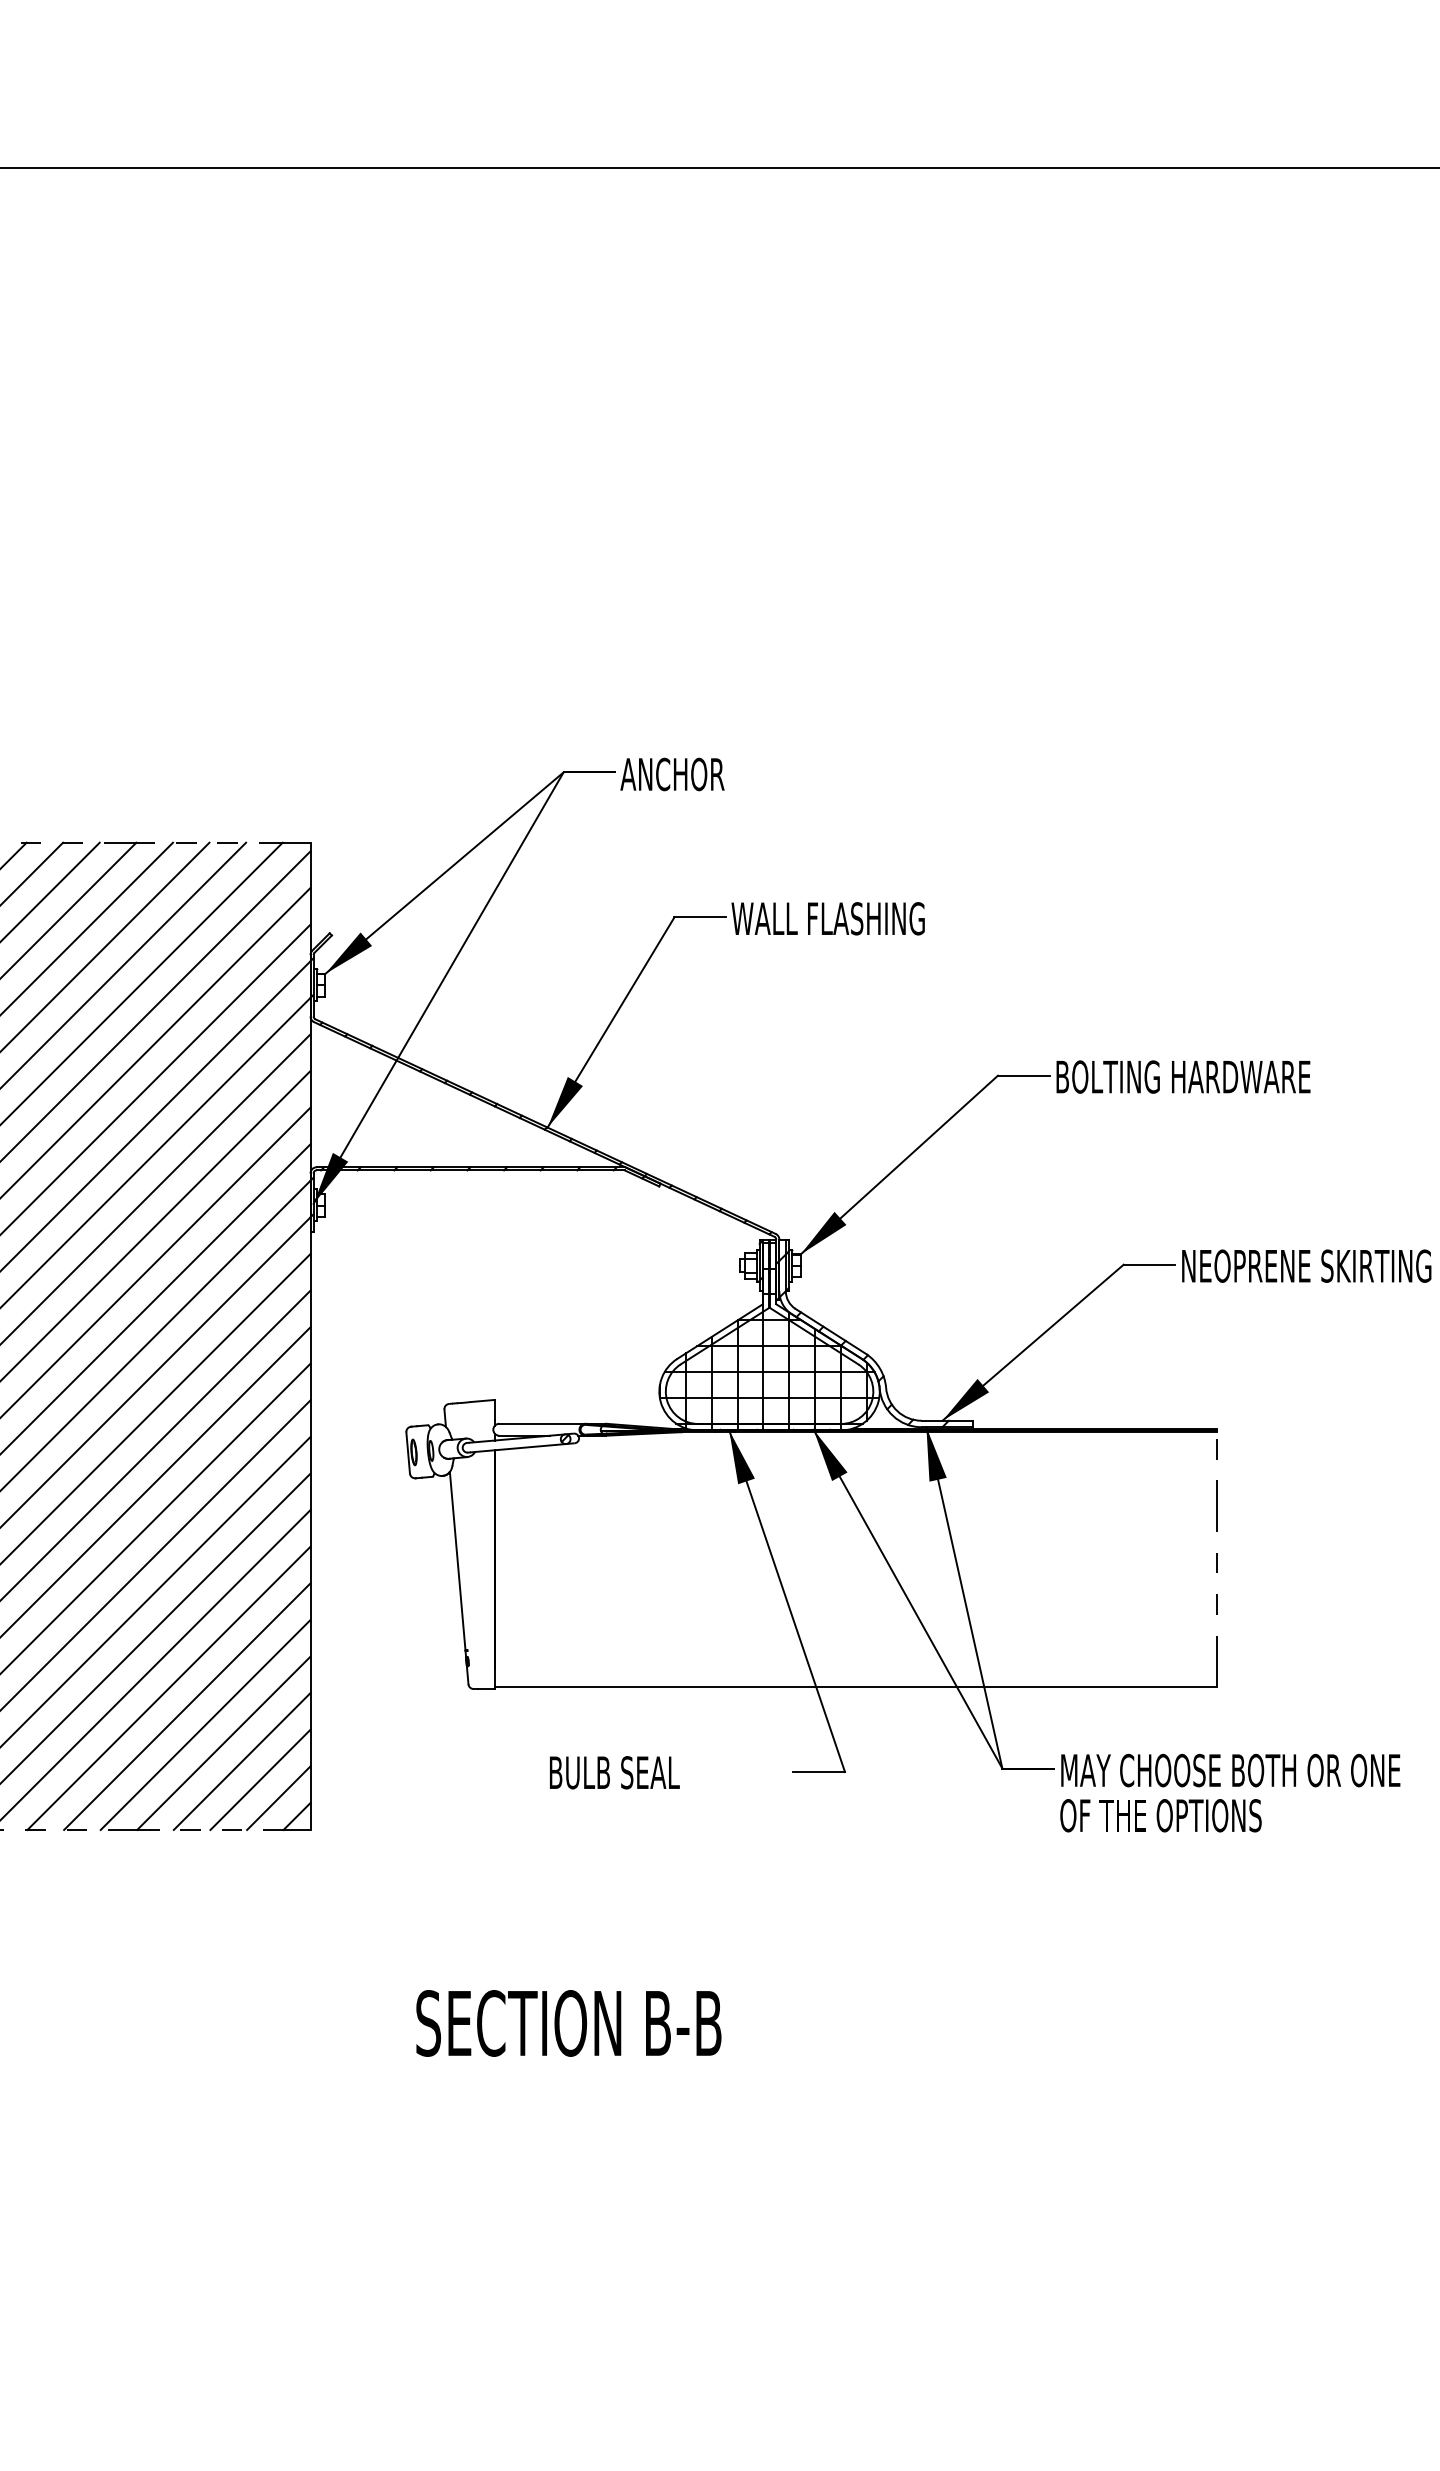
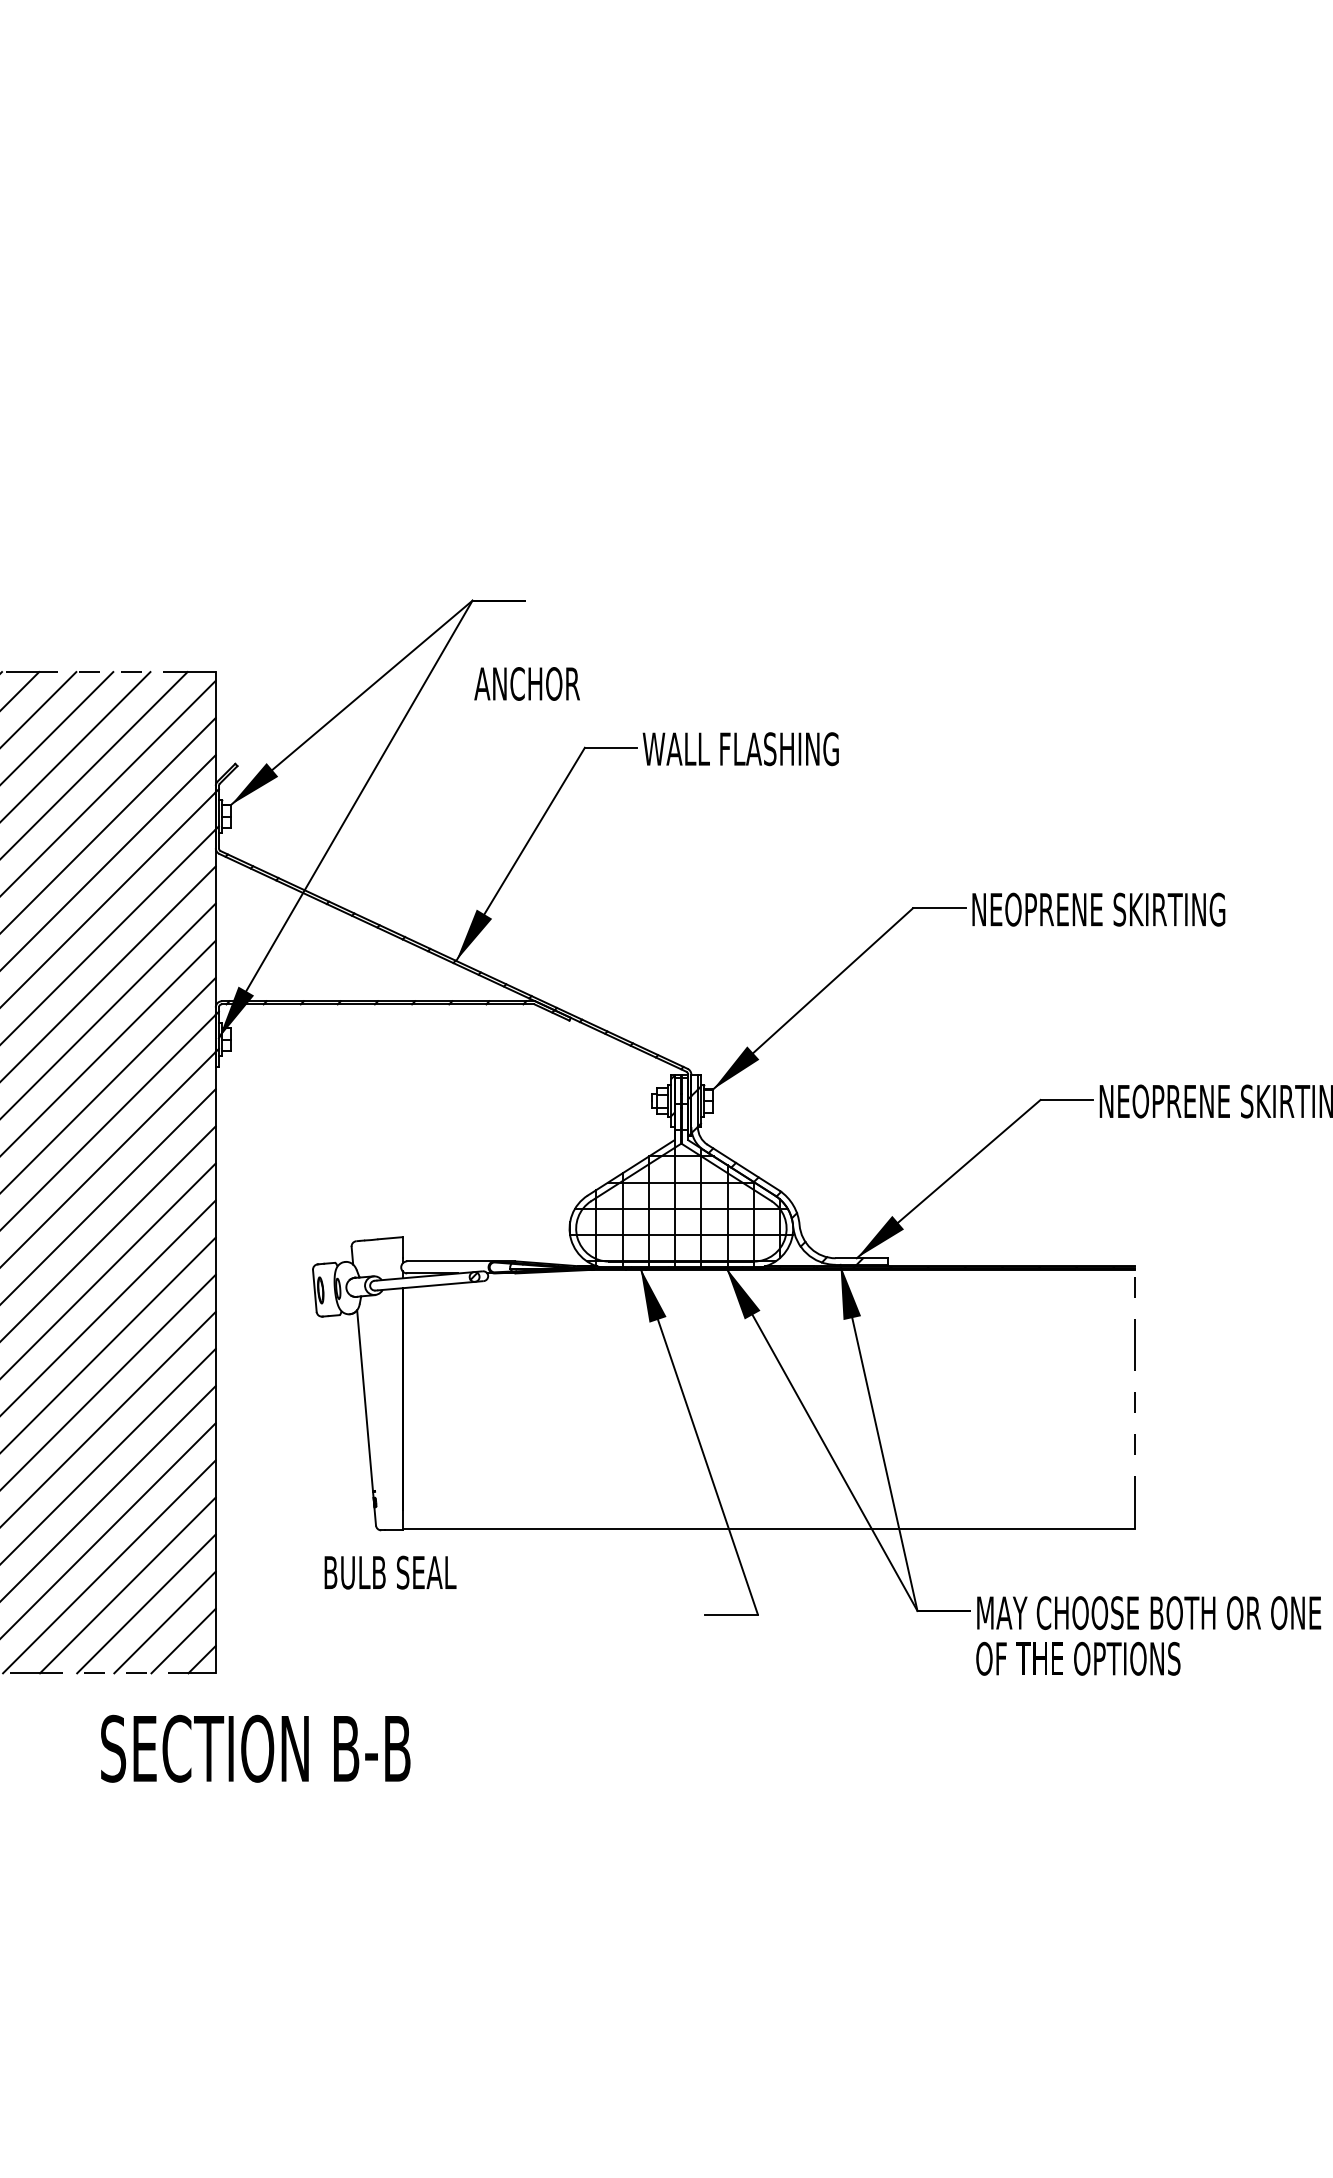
text: (672, 774) -> (527, 683), moved
text: (1184, 1076) -> (1102, 909), BOLTING HARDWARE -> NEOPRENE SKIRTING
text: (614, 1772) -> (390, 1572), moved
text: (568, 2023) -> (255, 1748), moved

